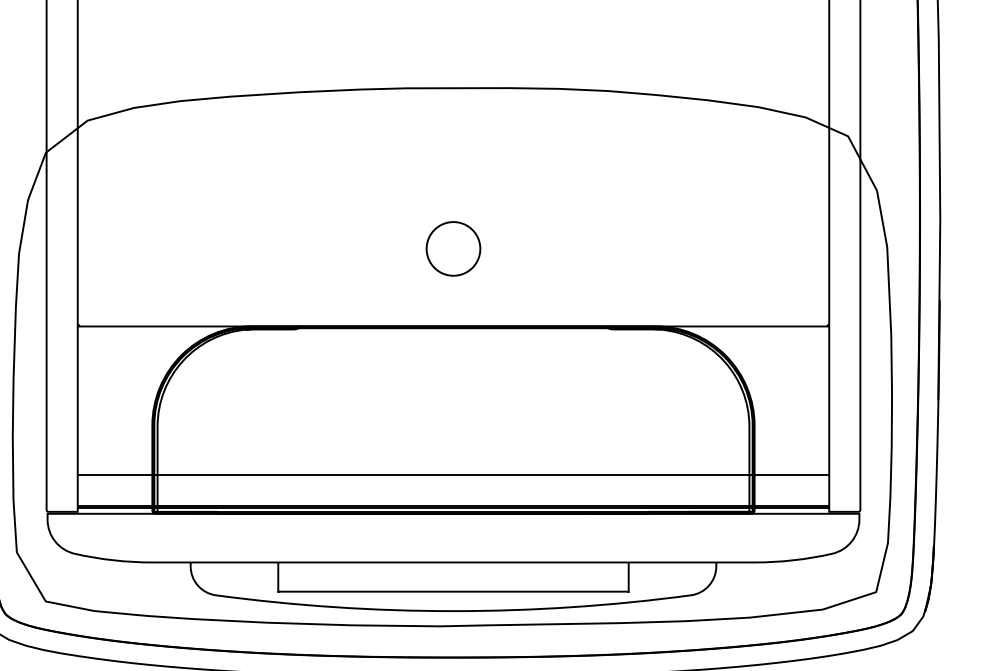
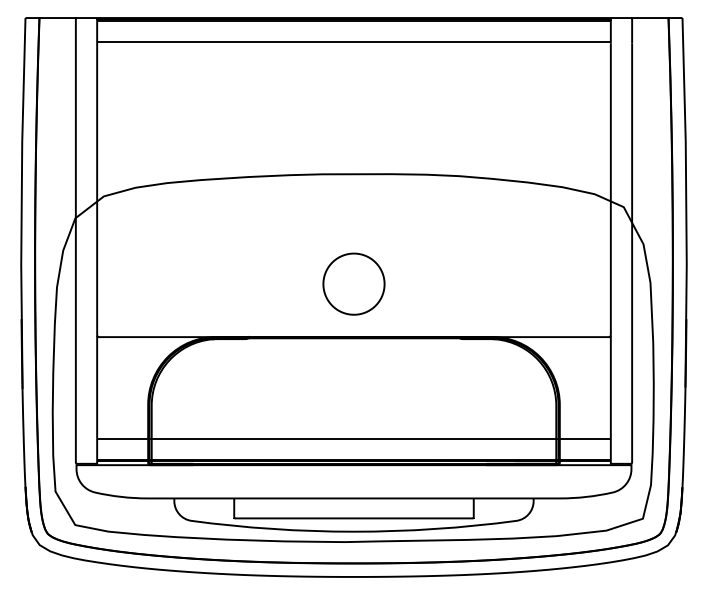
part: (452, 248) -> (353, 283), size x1.67

